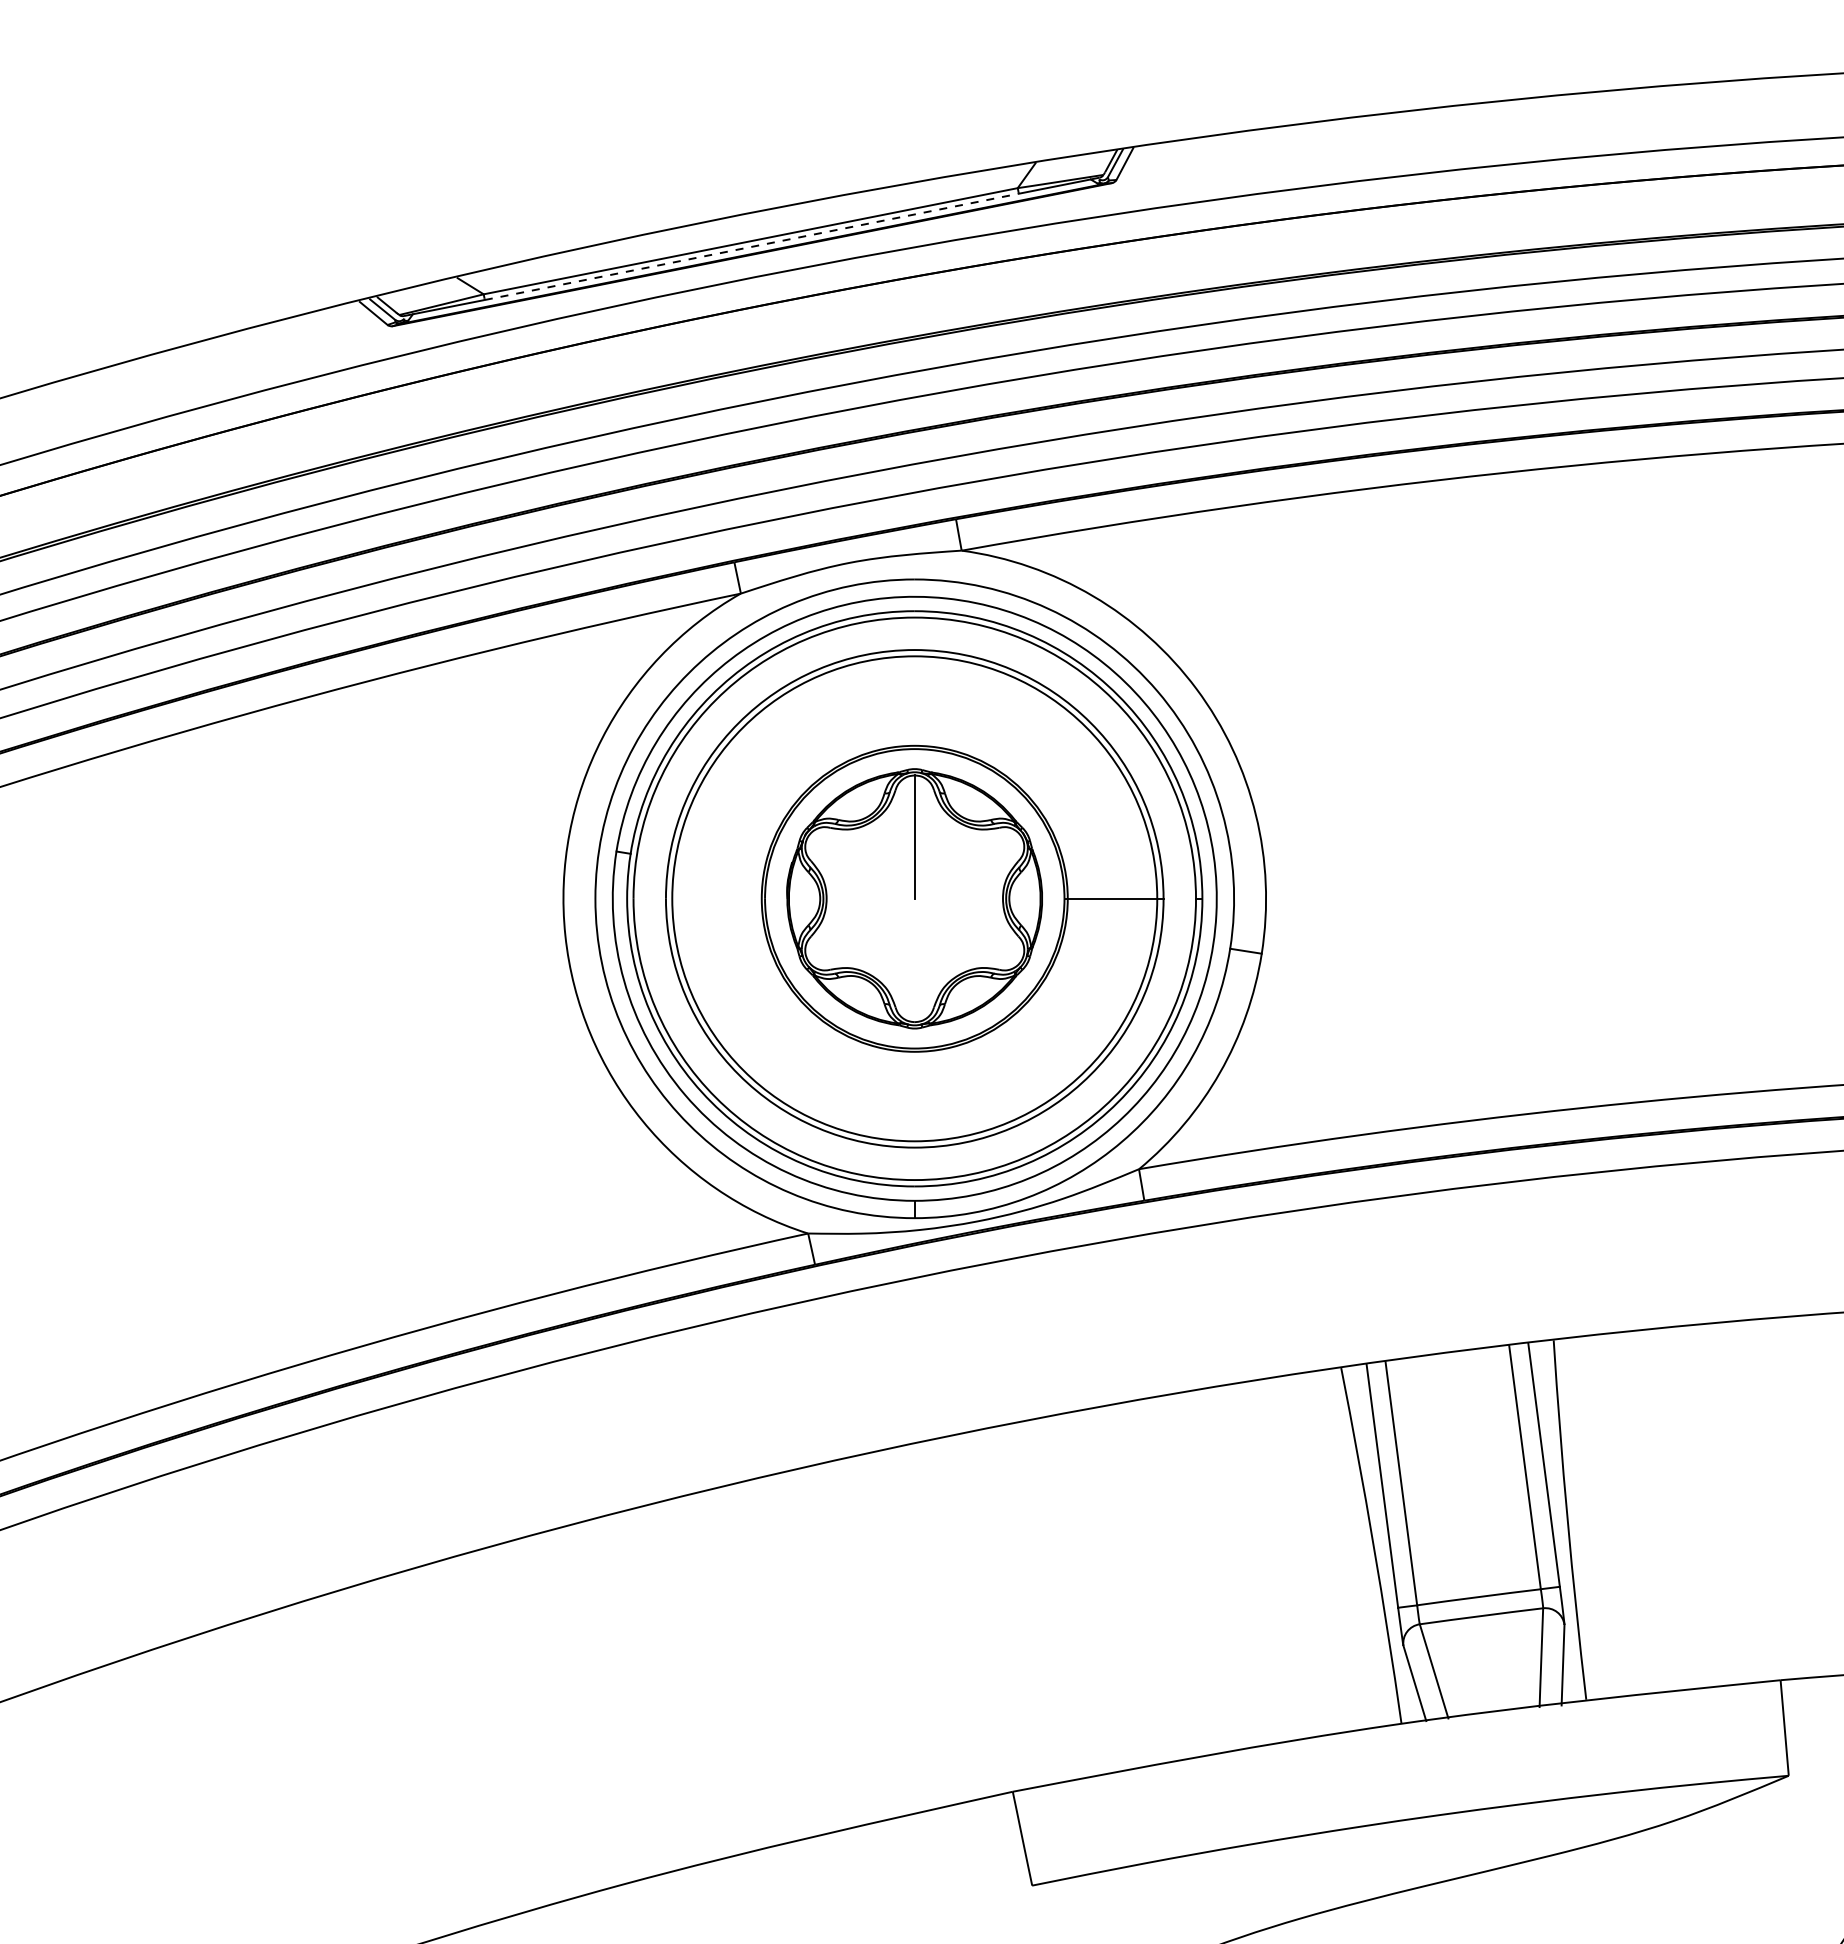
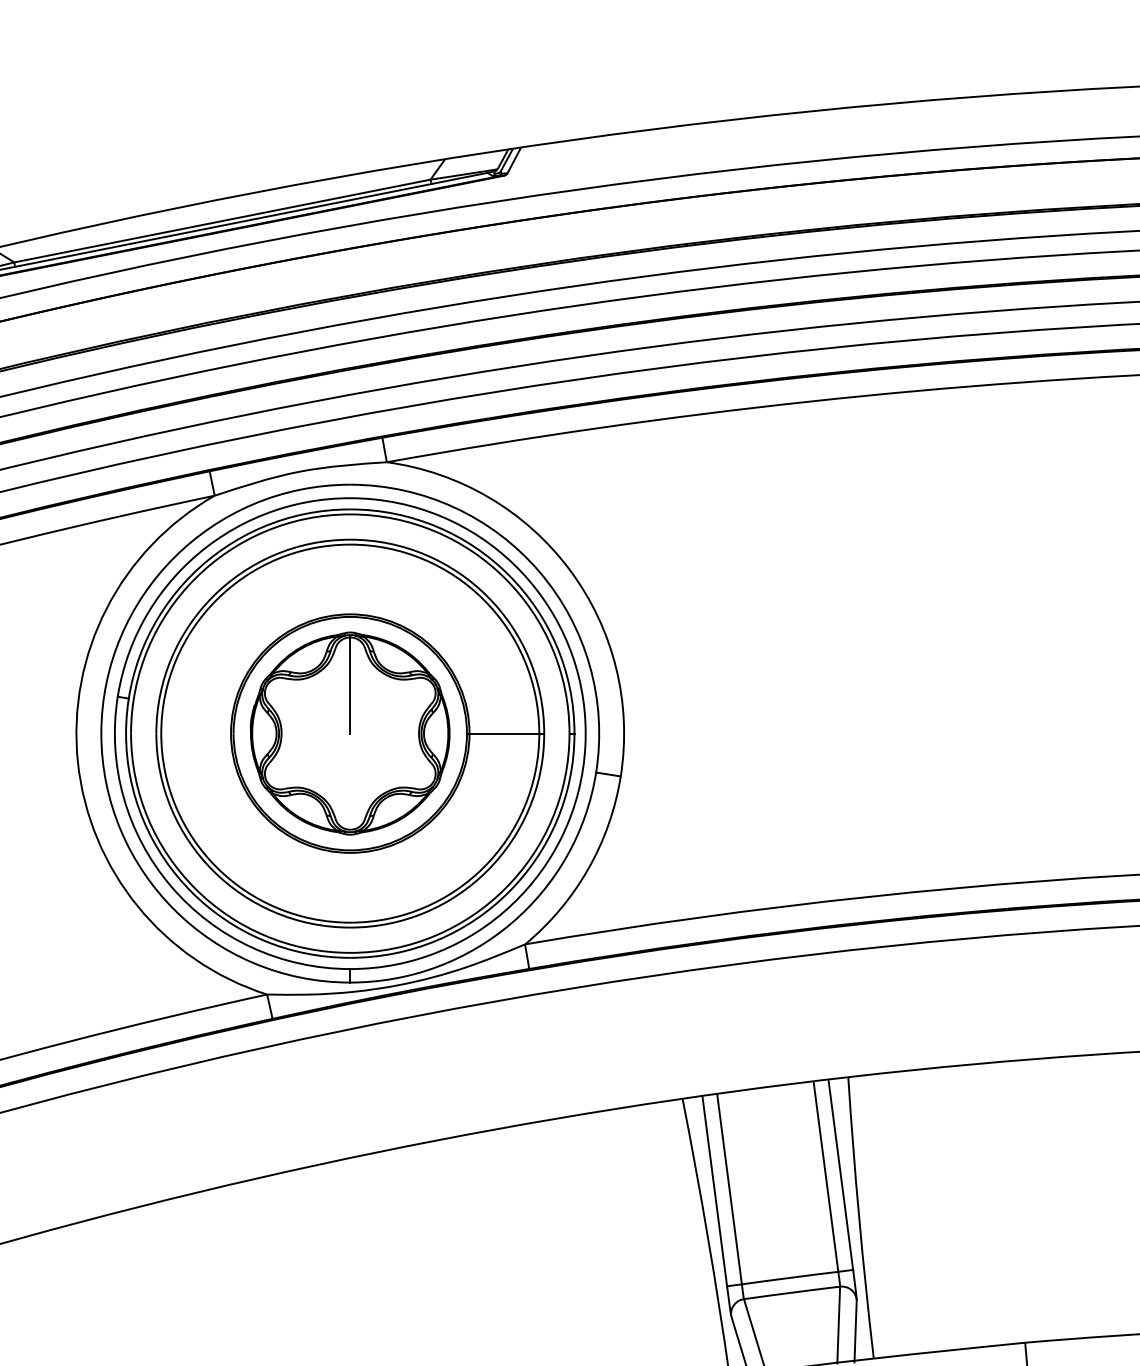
line: (752, 246) -> (223, 225), dashed -> solid

